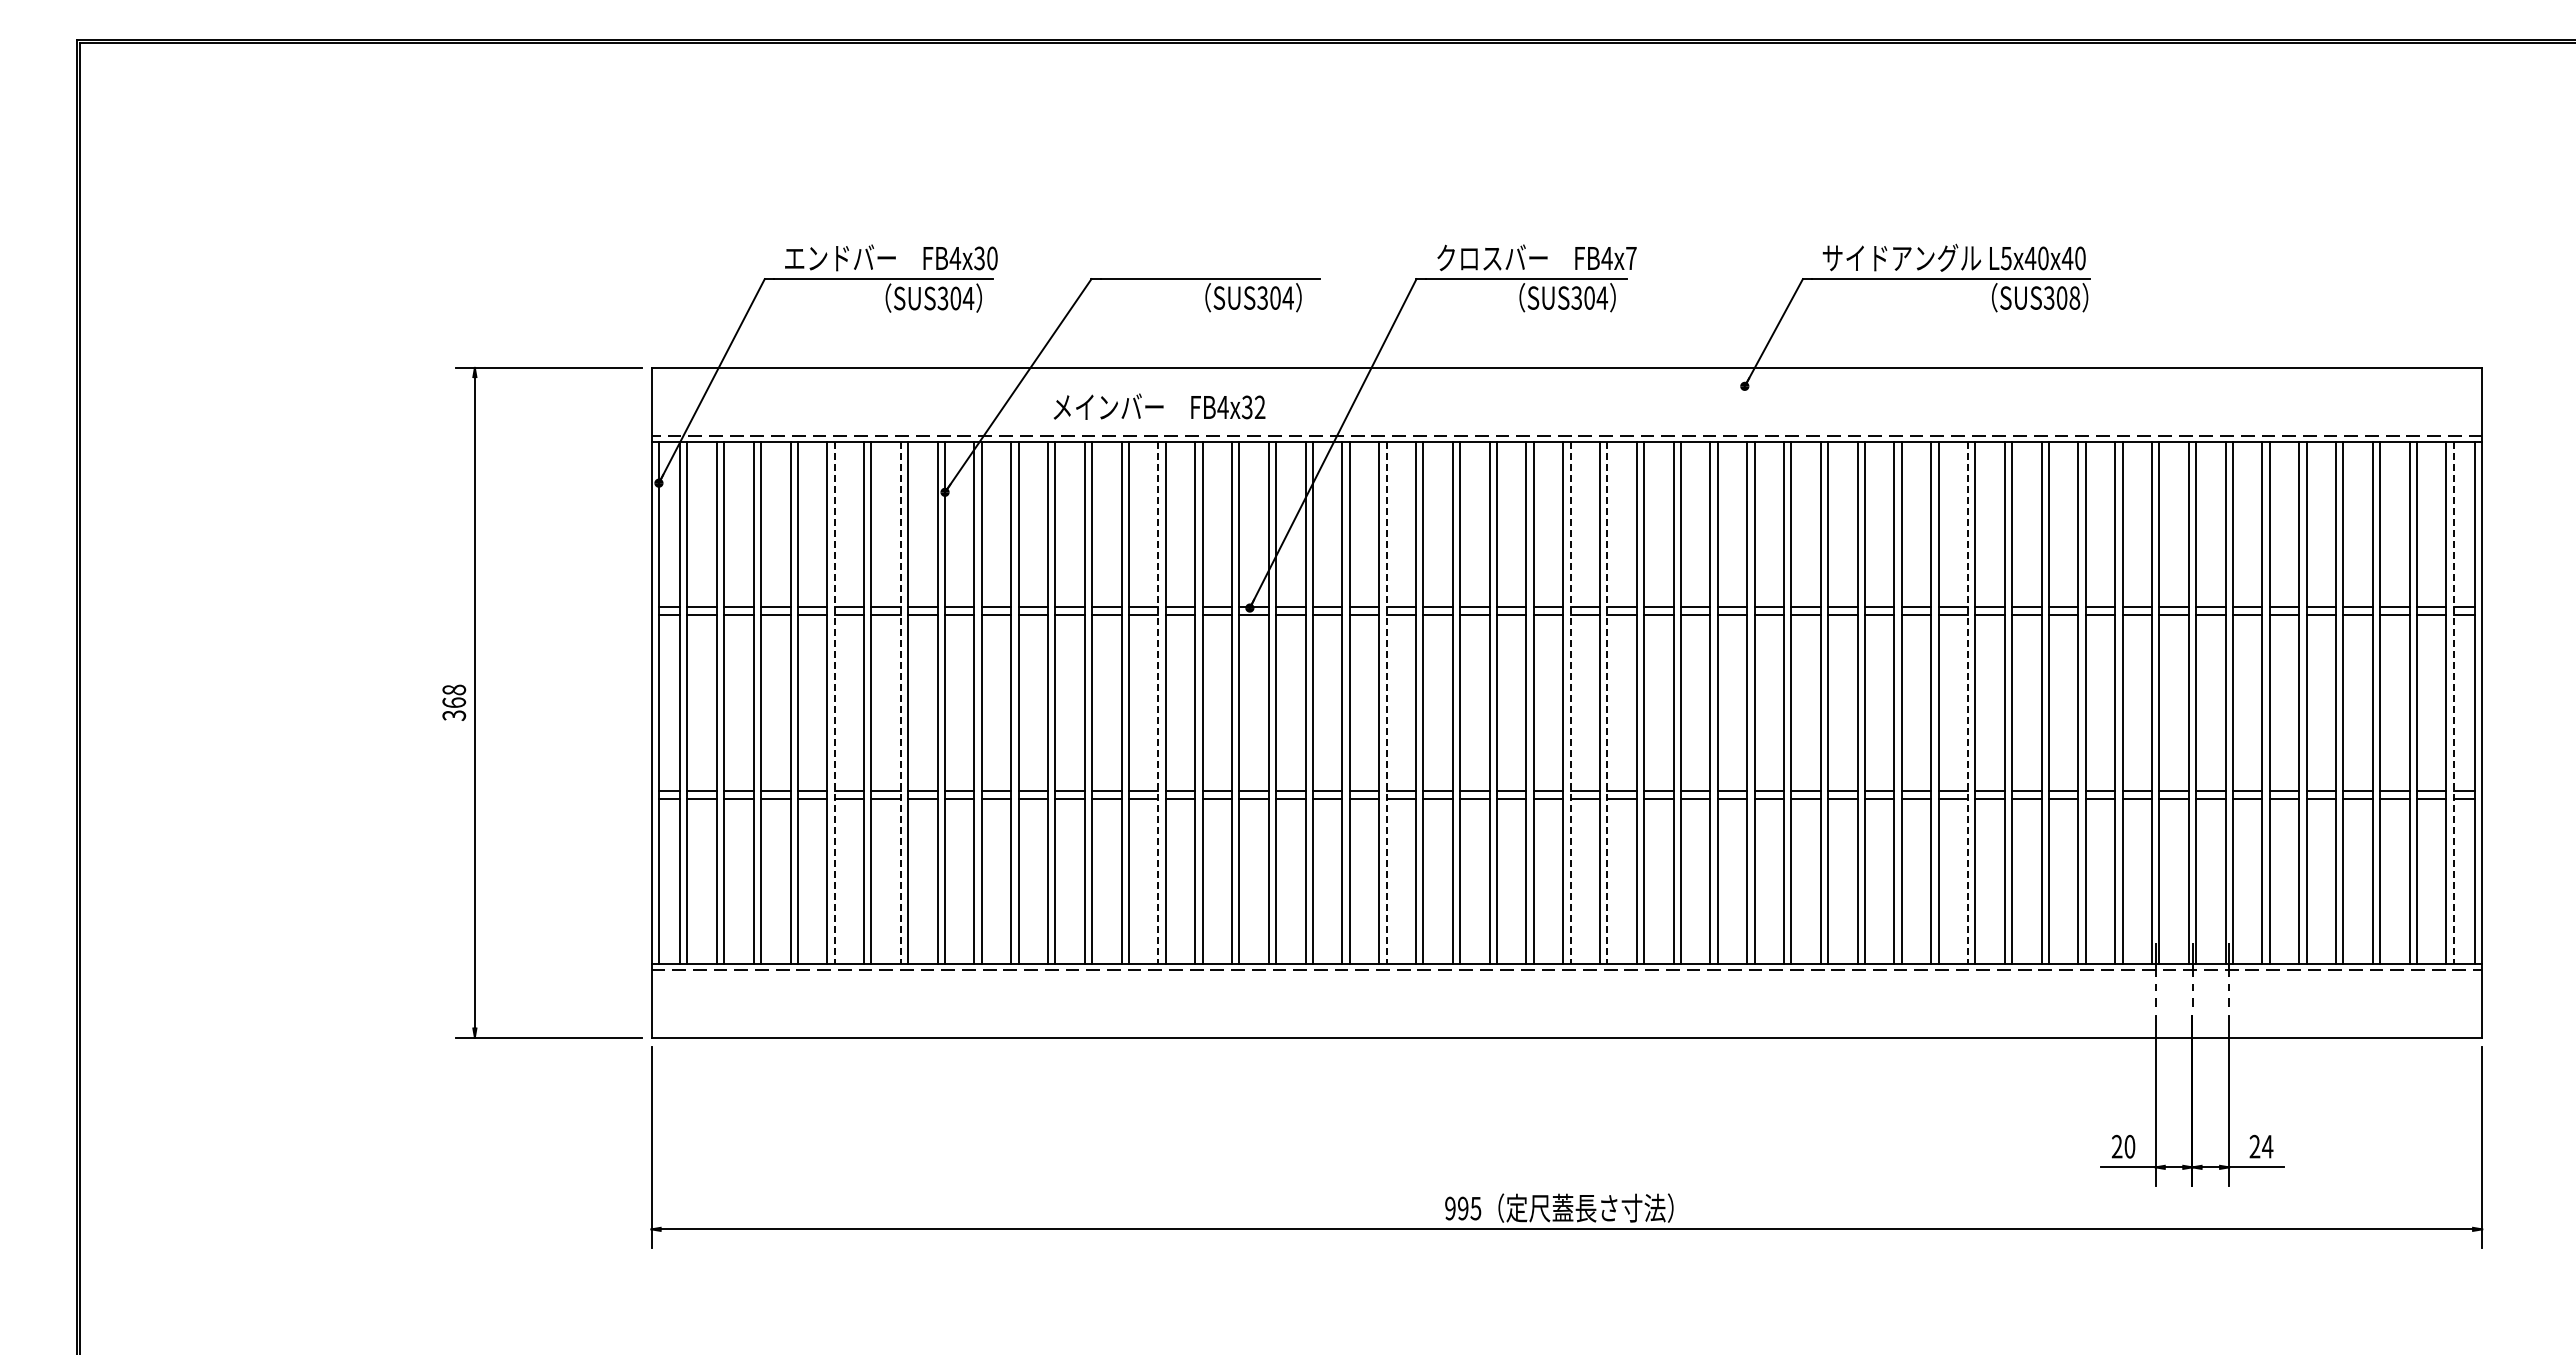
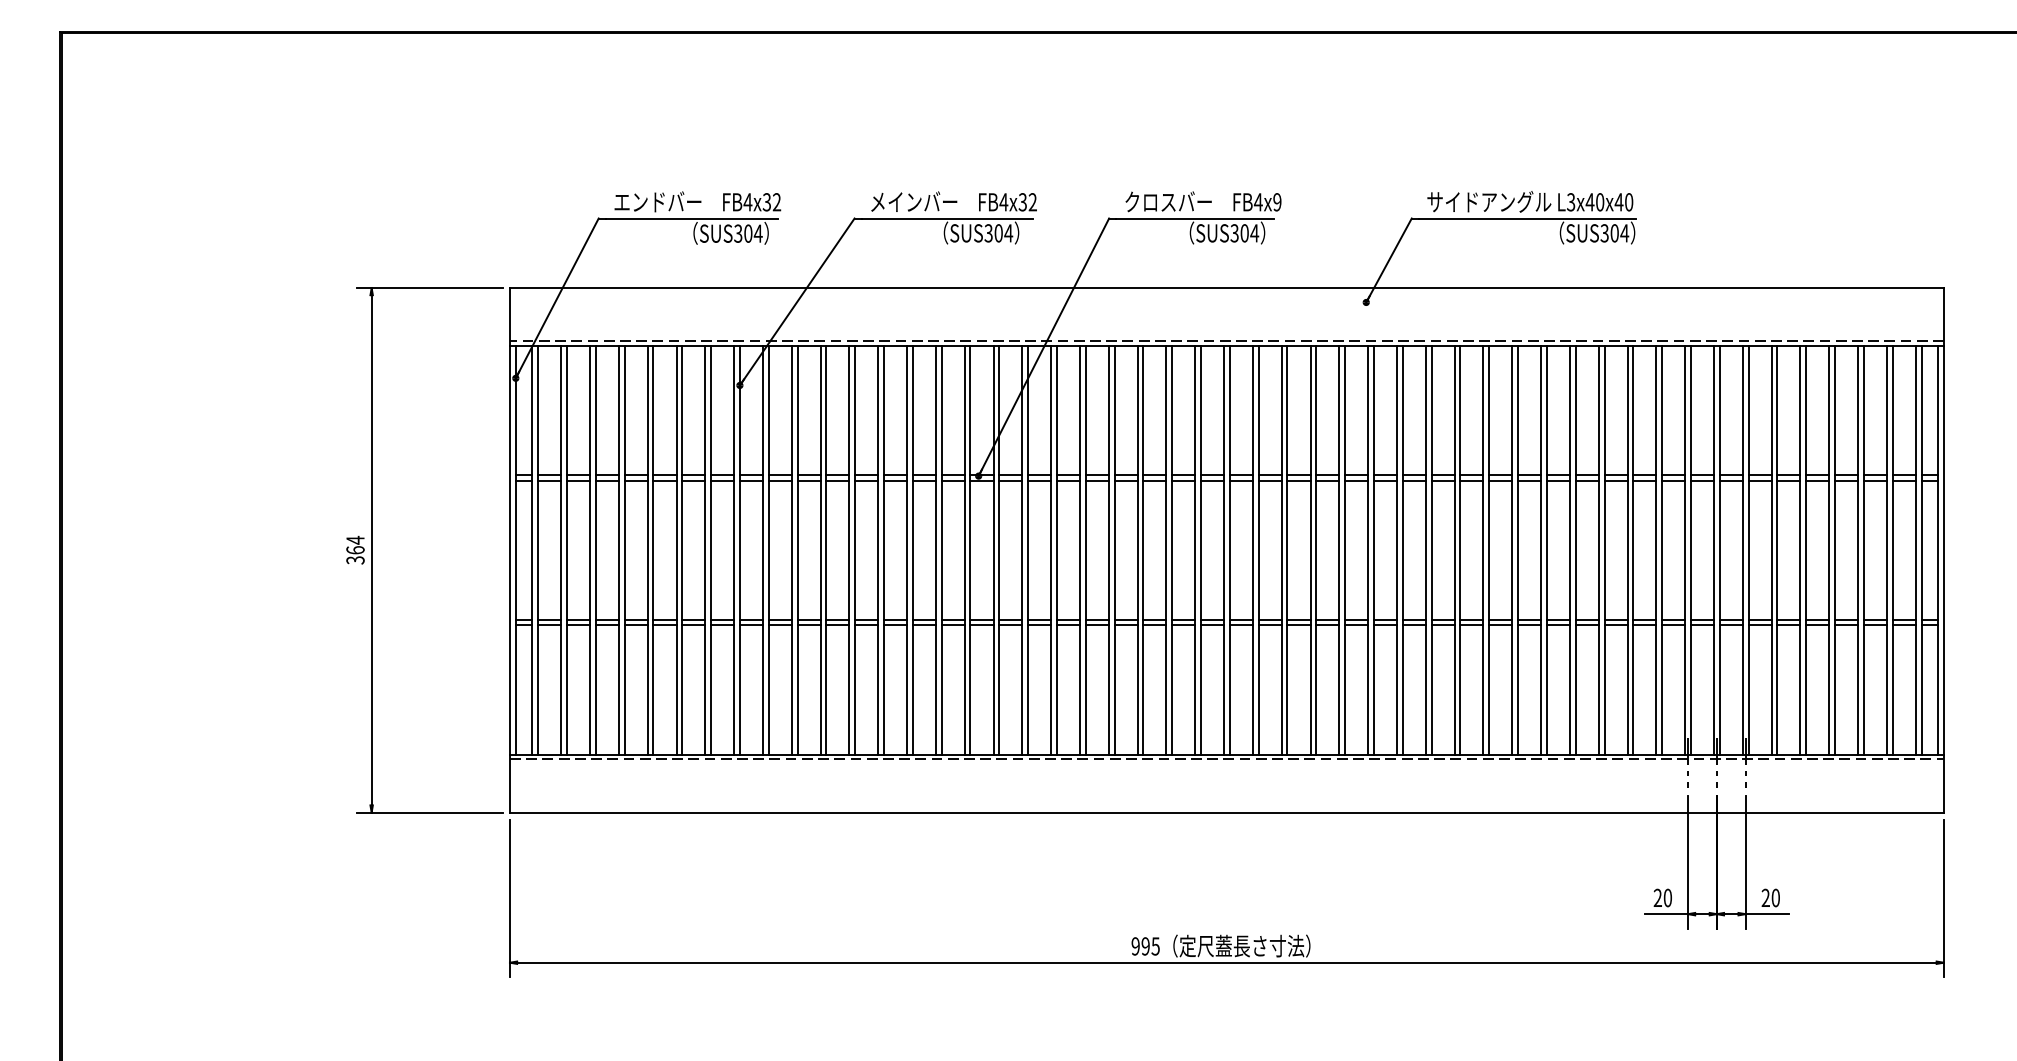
text: (2006, 257) -> (1571, 201), L5x40x40 -> L3x40x40
text: (992, 258) -> (777, 202), FB4x30 -> FB4x32
text: (1631, 258) -> (1277, 202), FB4x7 -> FB4x9
text: (2074, 297) -> (1624, 232), SUS308 -> SUS304
text: (1159, 406) -> (954, 201), moved
text: (454, 689) -> (355, 539), 368 -> 364
line: (834, 703) -> (653, 550), dashed -> solid
line: (900, 703) -> (705, 550), dashed -> solid
line: (1158, 703) -> (907, 550), dashed -> solid
line: (1386, 703) -> (1085, 550), dashed -> solid
line: (1570, 703) -> (1229, 550), dashed -> solid
line: (1607, 703) -> (1258, 550), dashed -> solid
line: (1968, 703) -> (1541, 550), dashed -> solid
line: (2453, 703) -> (1921, 550), dashed -> solid
text: (2267, 1146) -> (1775, 897), 24 -> 20

